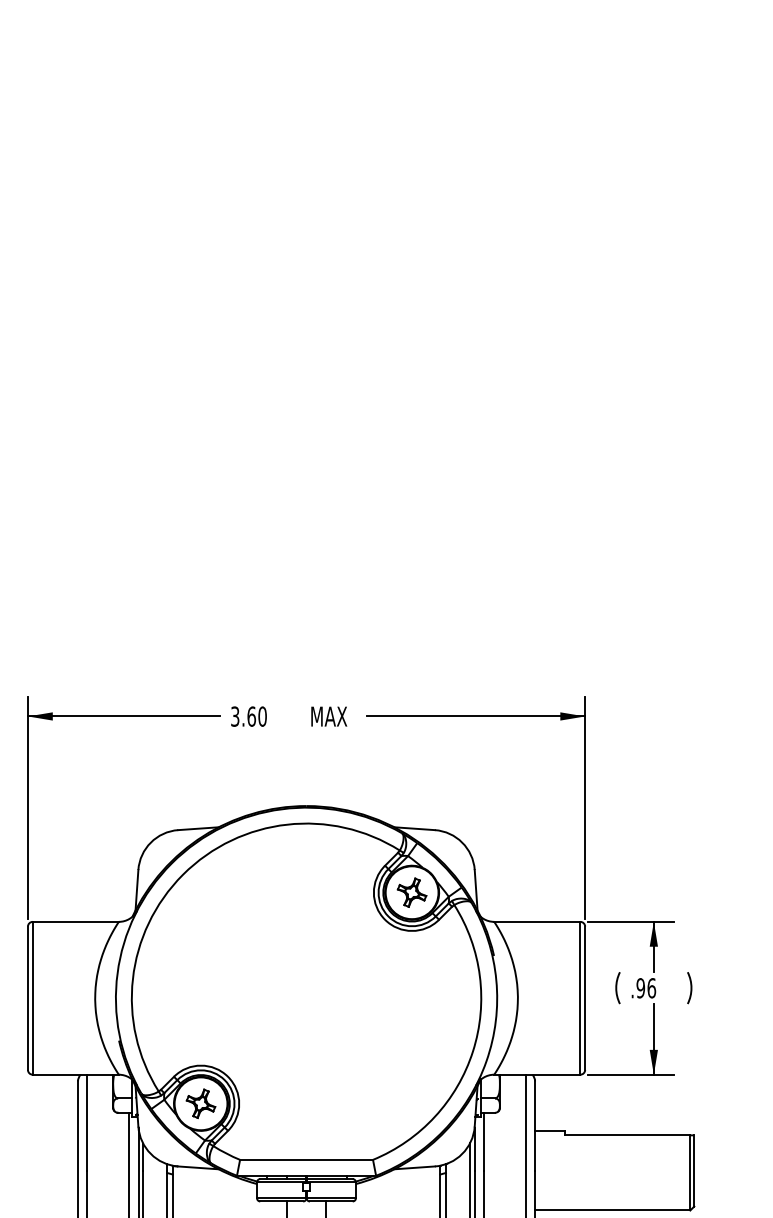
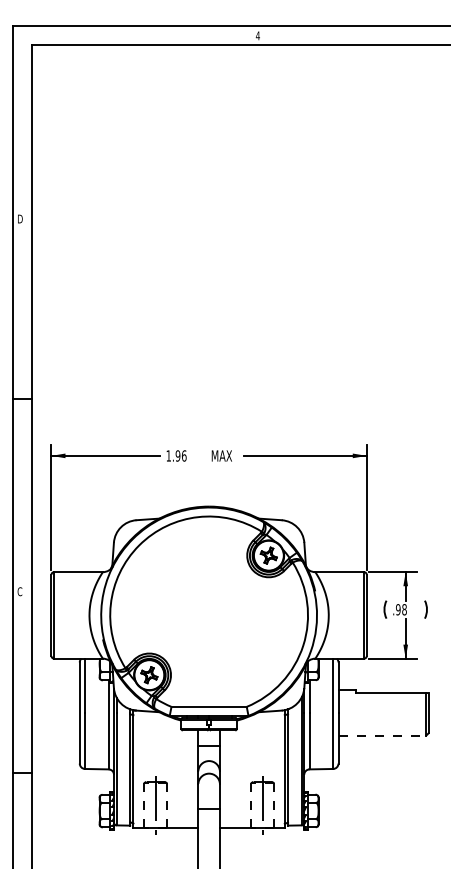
text: (248, 715) -> (176, 455), 3.60 -> 1.96
text: (651, 987) -> (404, 609), .96 -> .98
line: (612, 1210) -> (382, 735), solid -> dashed

